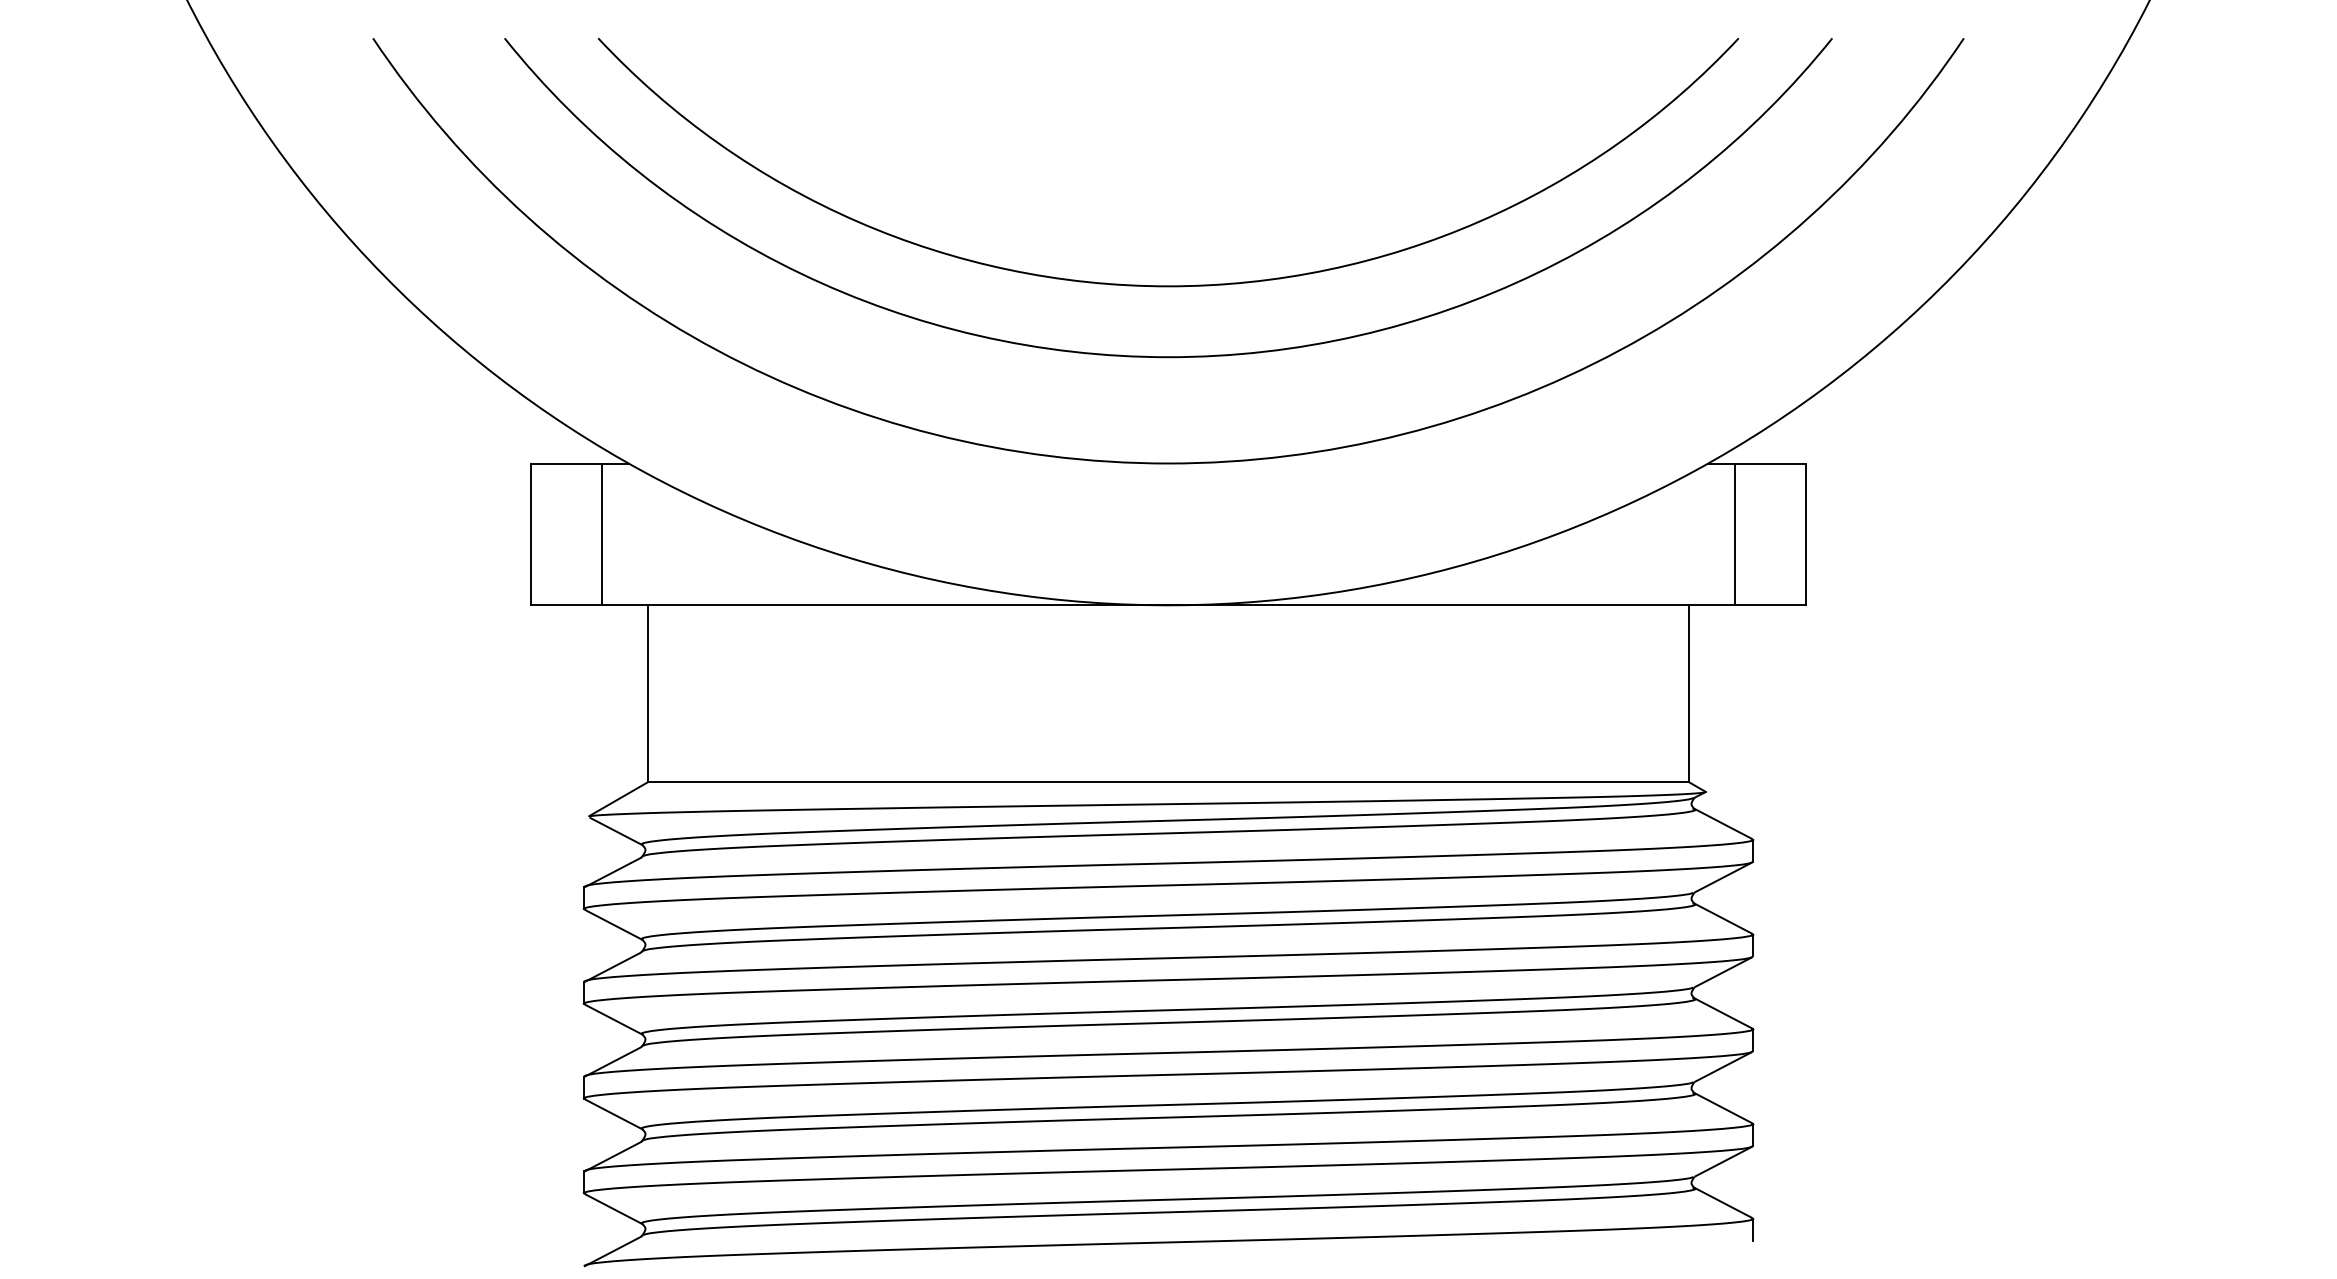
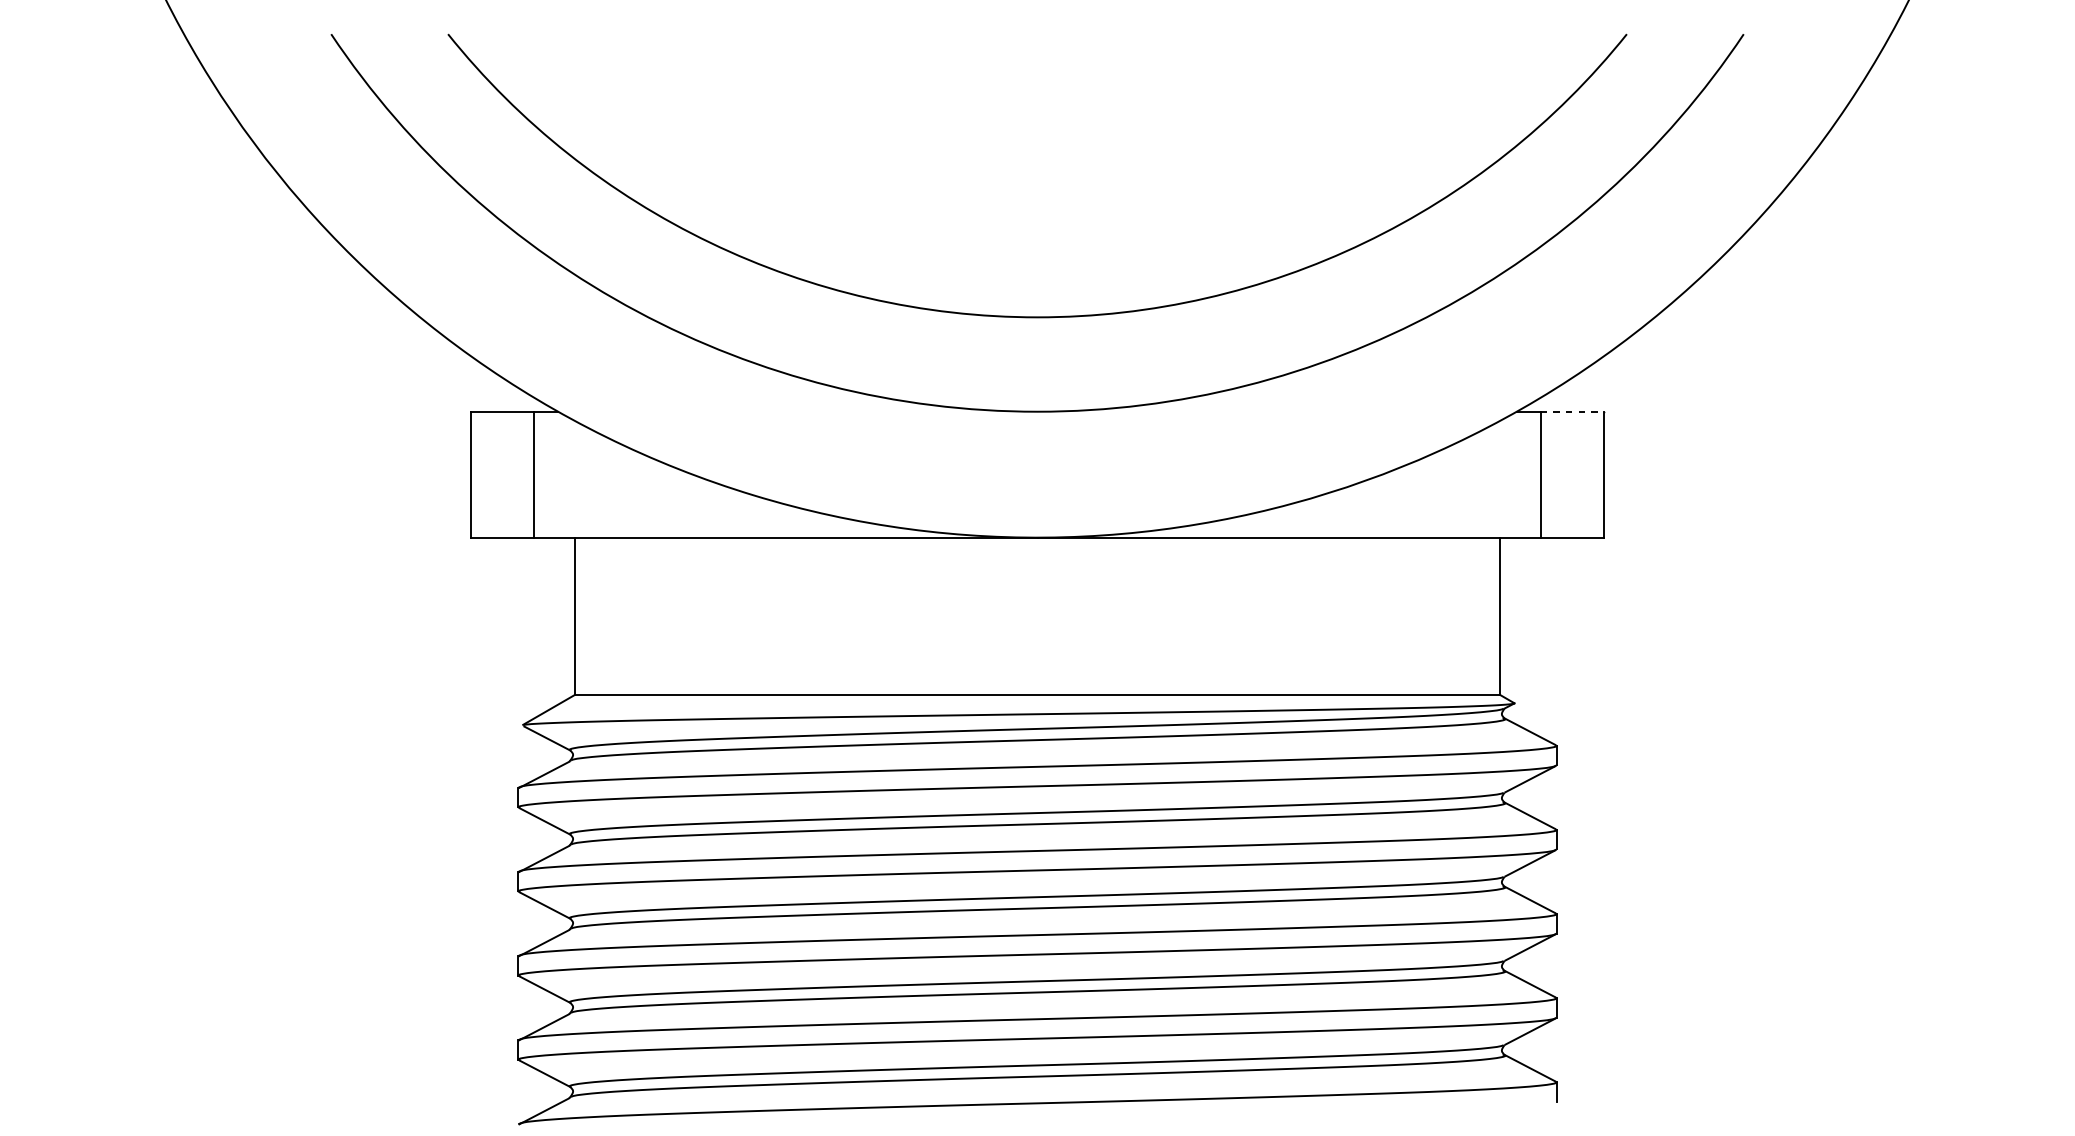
arc: (1168, 285) -> (1037, 253), removed
line: (1771, 463) -> (1572, 411), solid -> dashed

